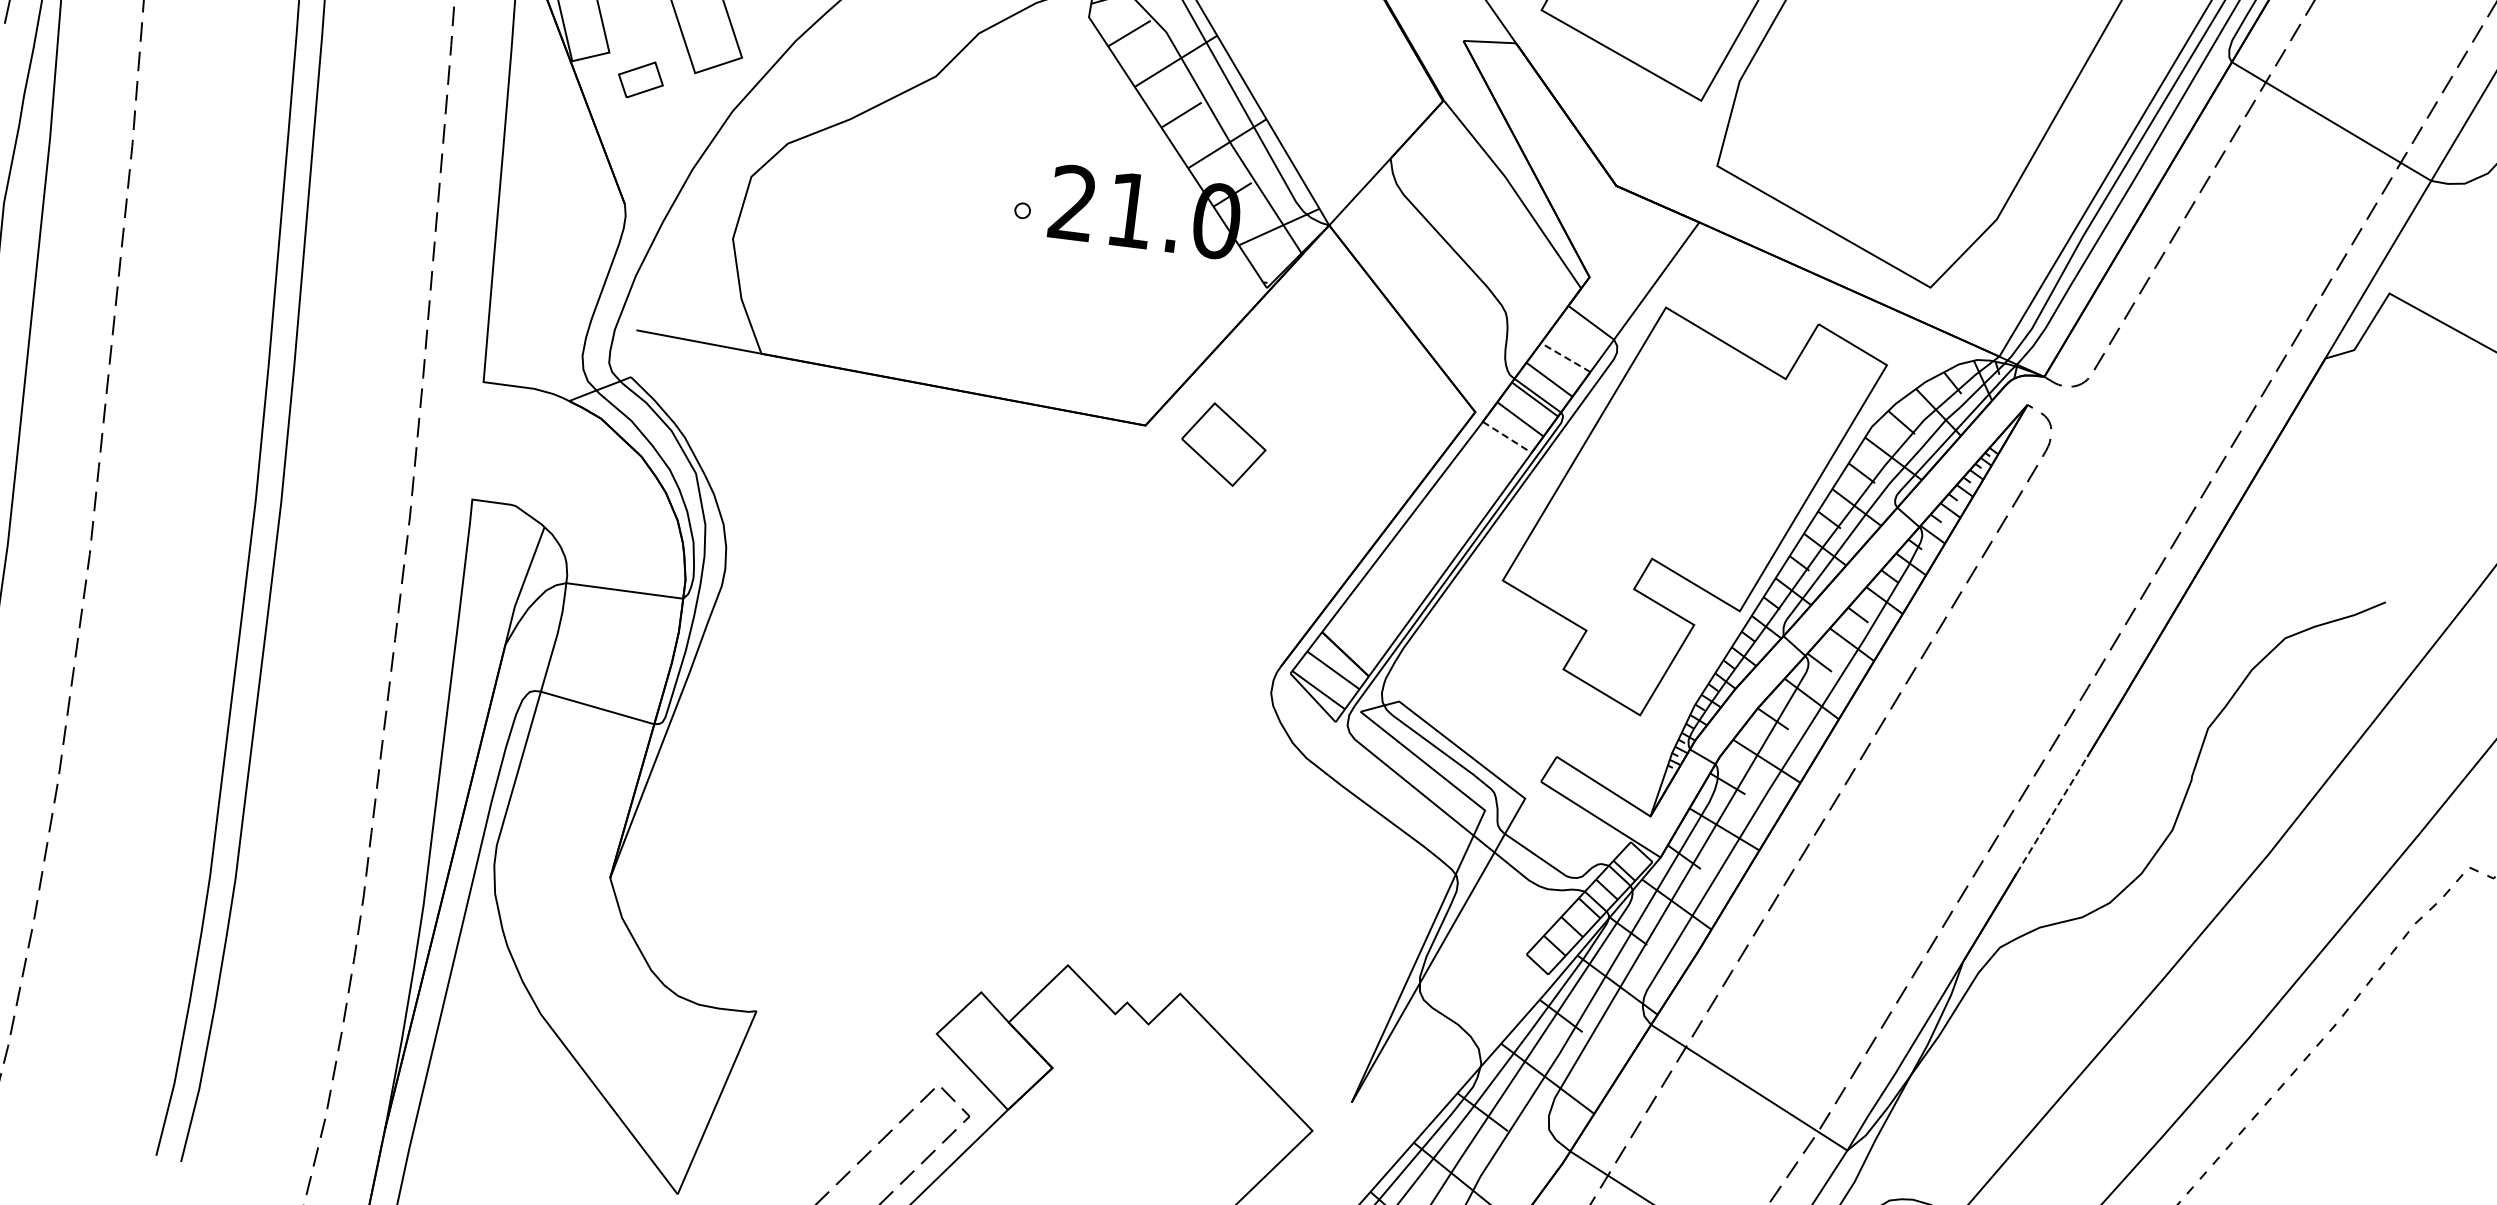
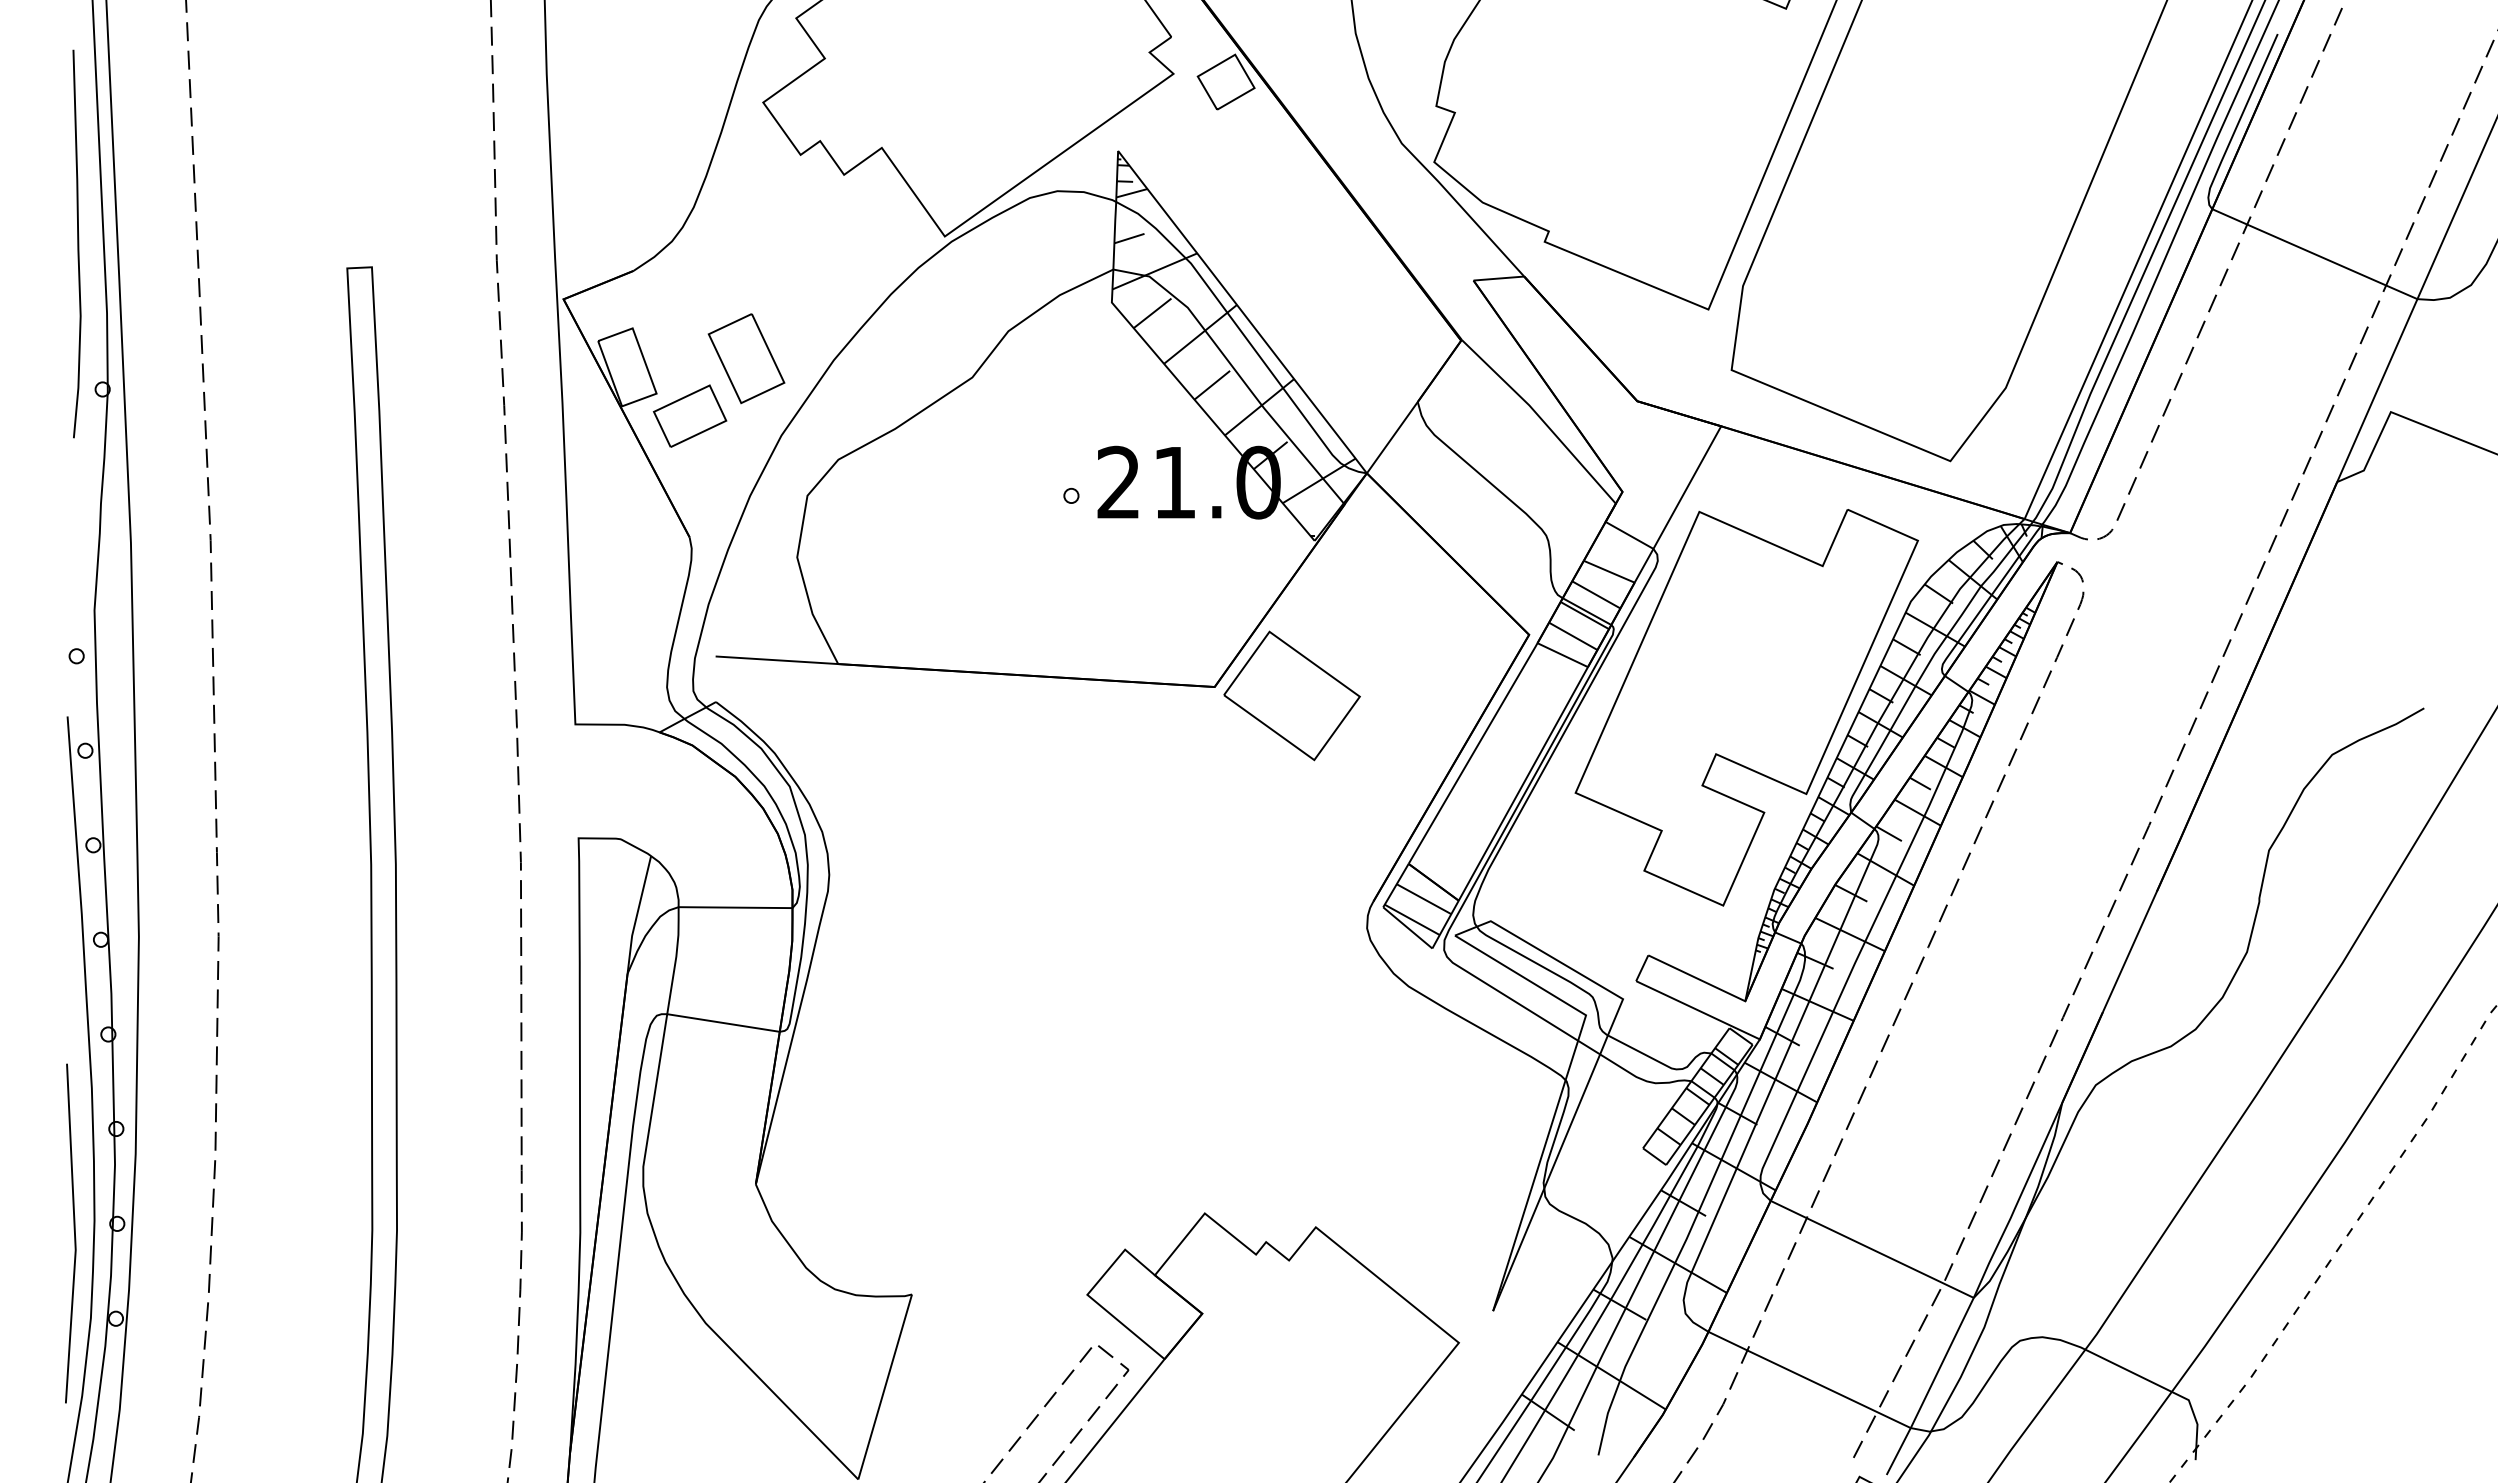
part: (640, 79) -> (689, 415), size x1.67
line: (1566, 357) -> (1609, 571), dashed -> solid
line: (1506, 437) -> (1562, 655), dashed -> solid
part: (1223, 444) -> (1291, 695), size x1.67
line: (2051, 814) -> (2129, 951), dashed -> solid

